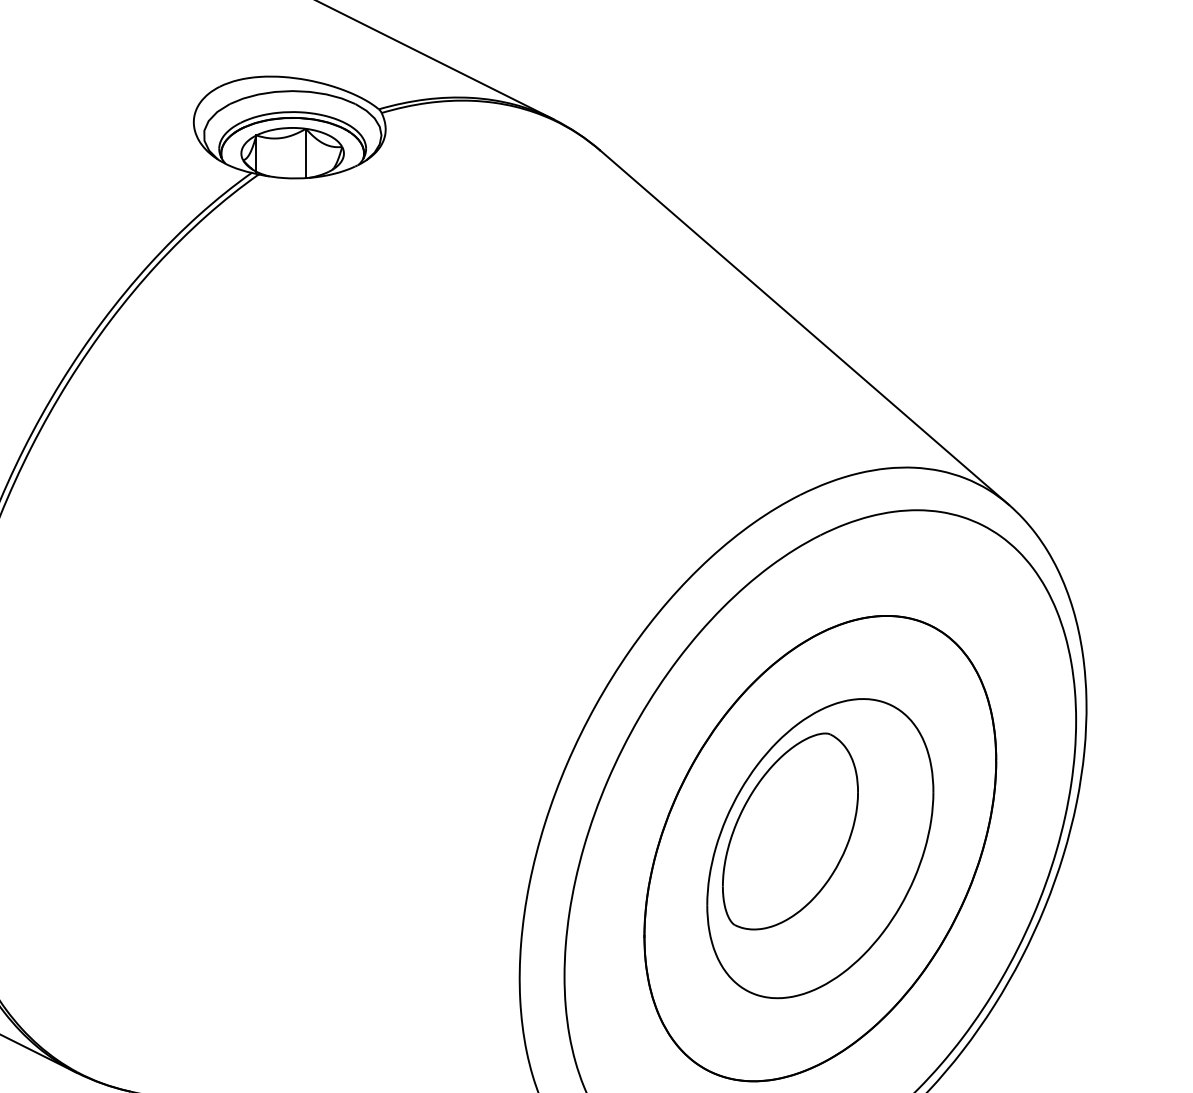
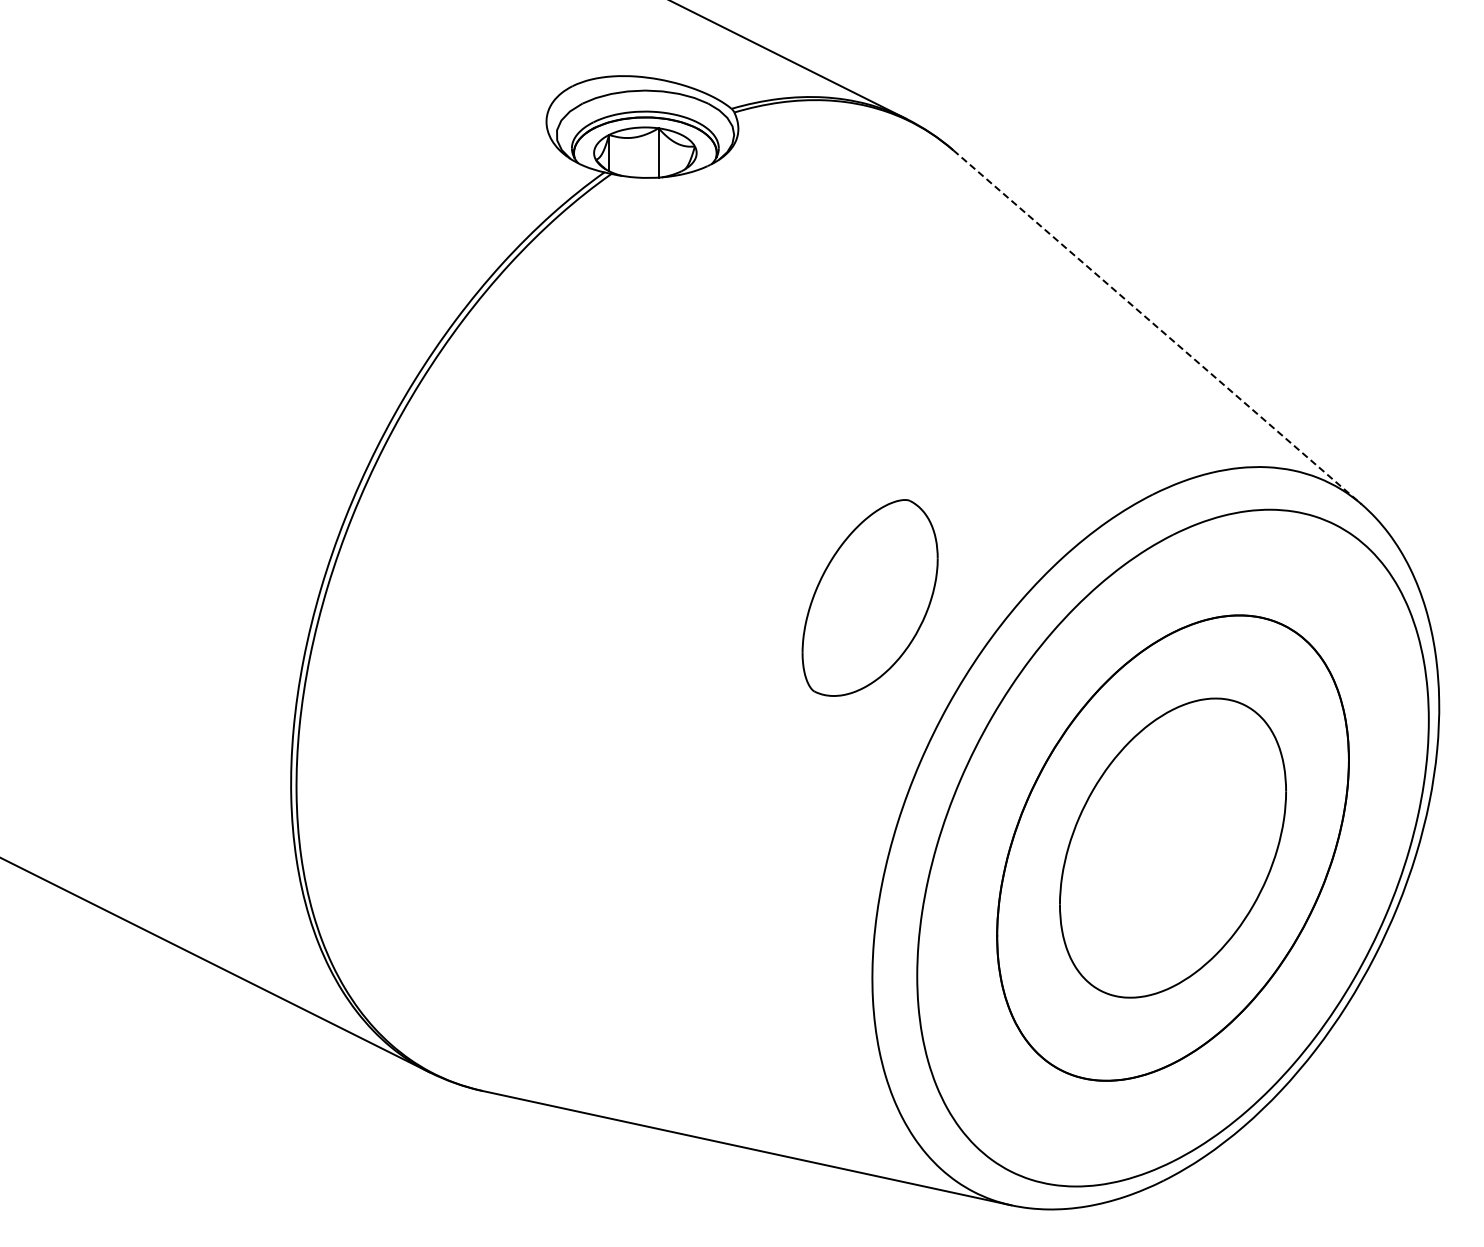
line: (804, 328) -> (1157, 327), solid -> dashed
part: (789, 831) -> (869, 597), moved

